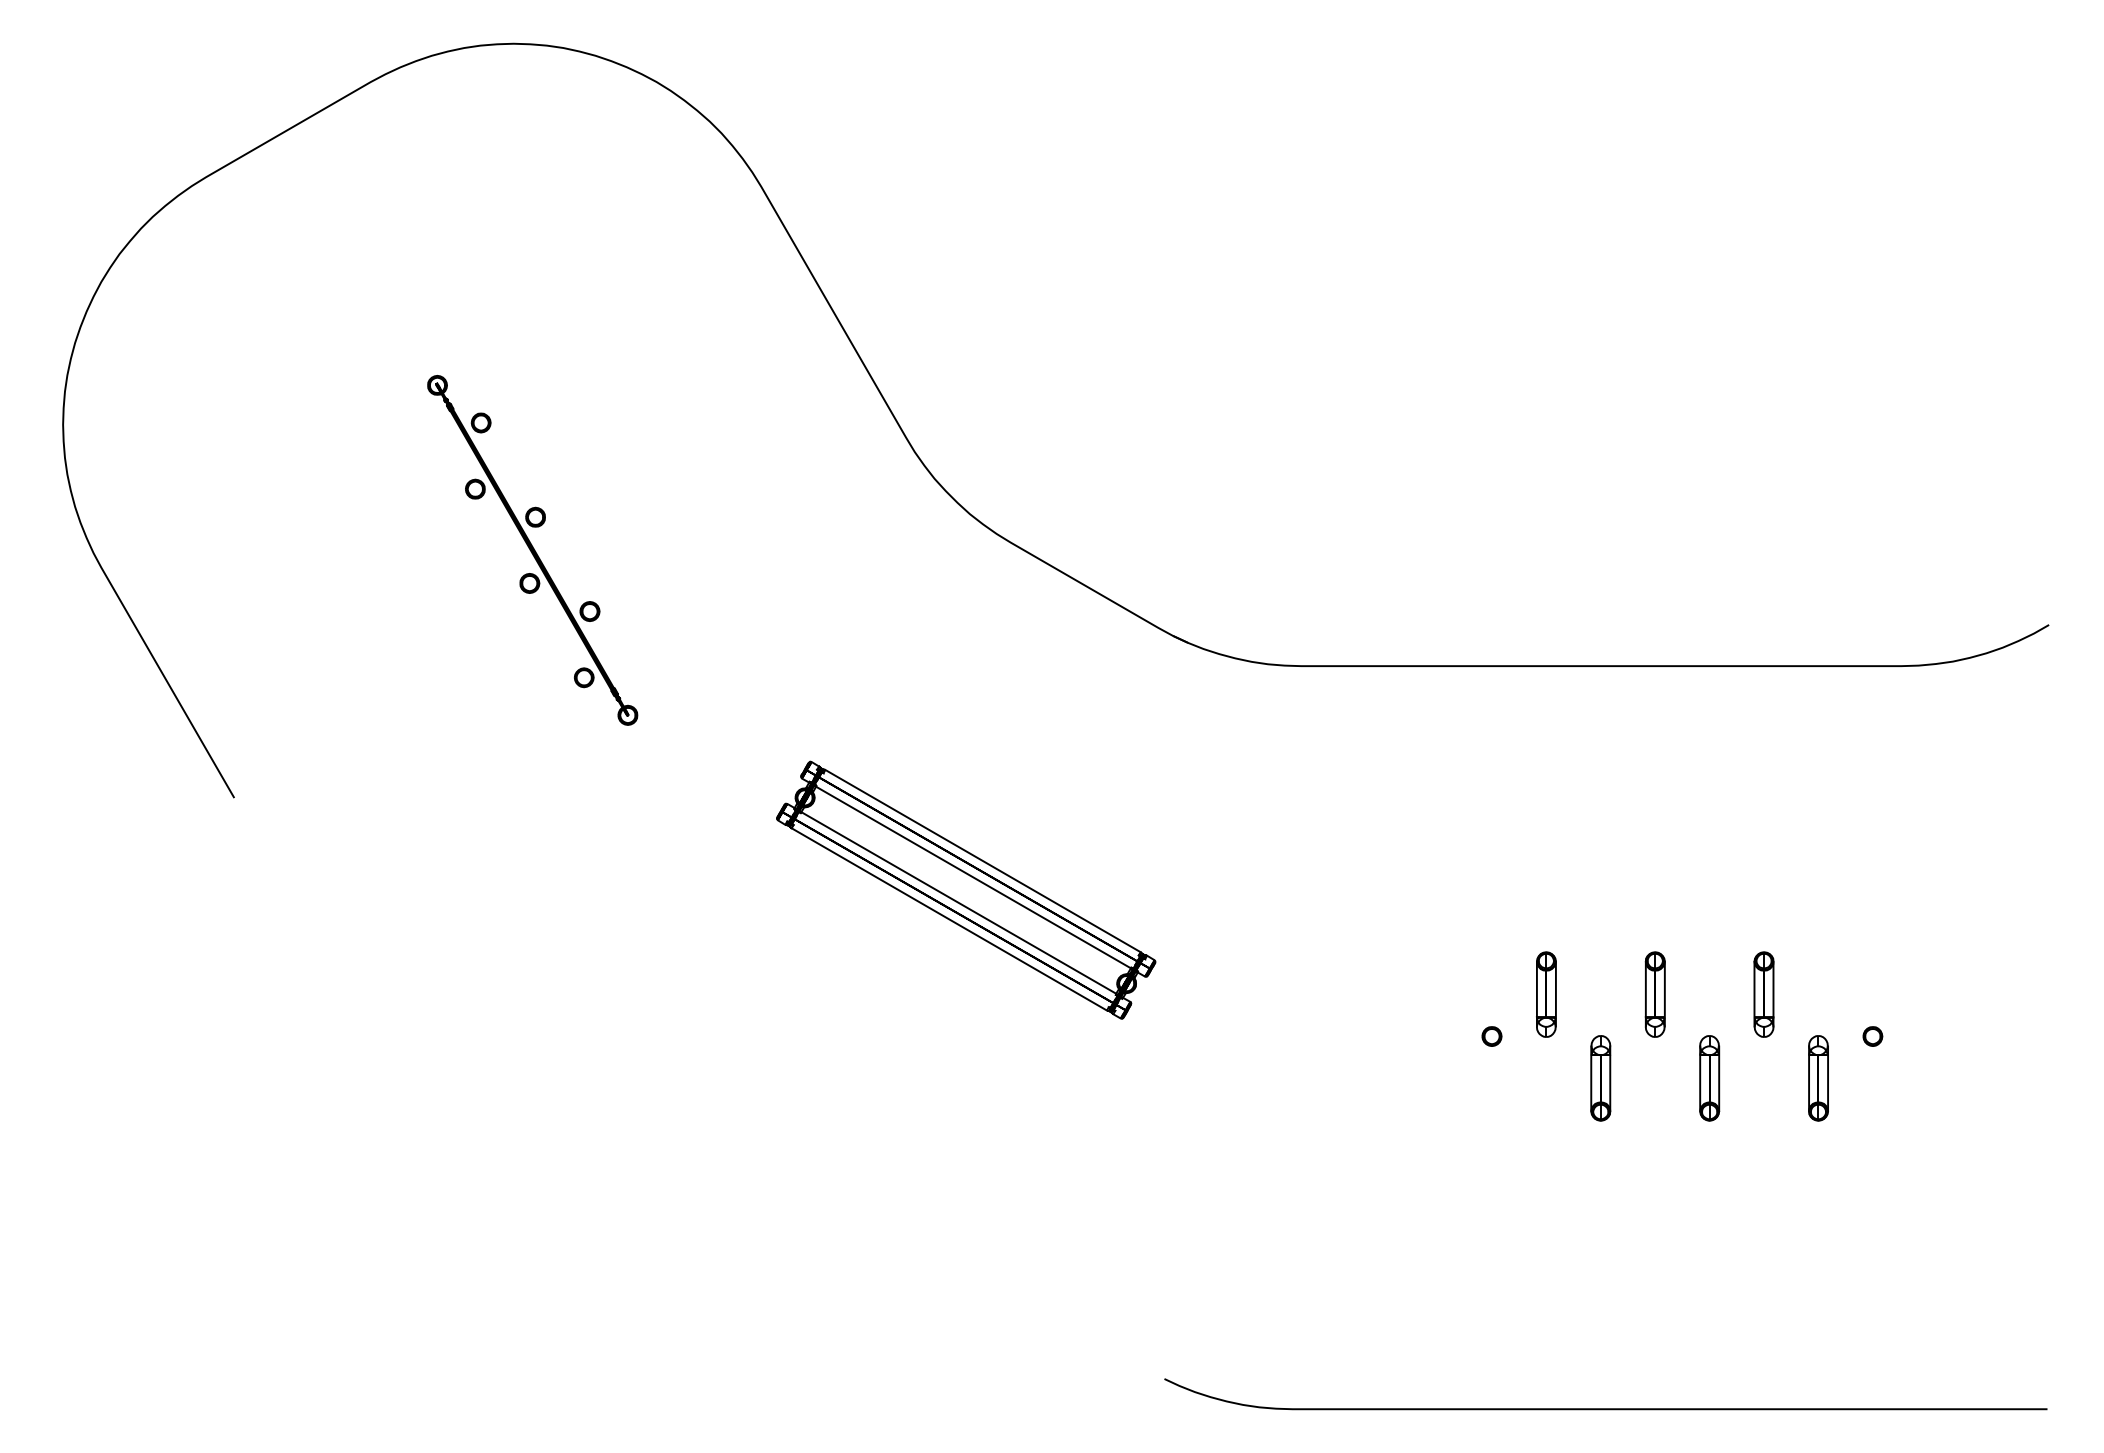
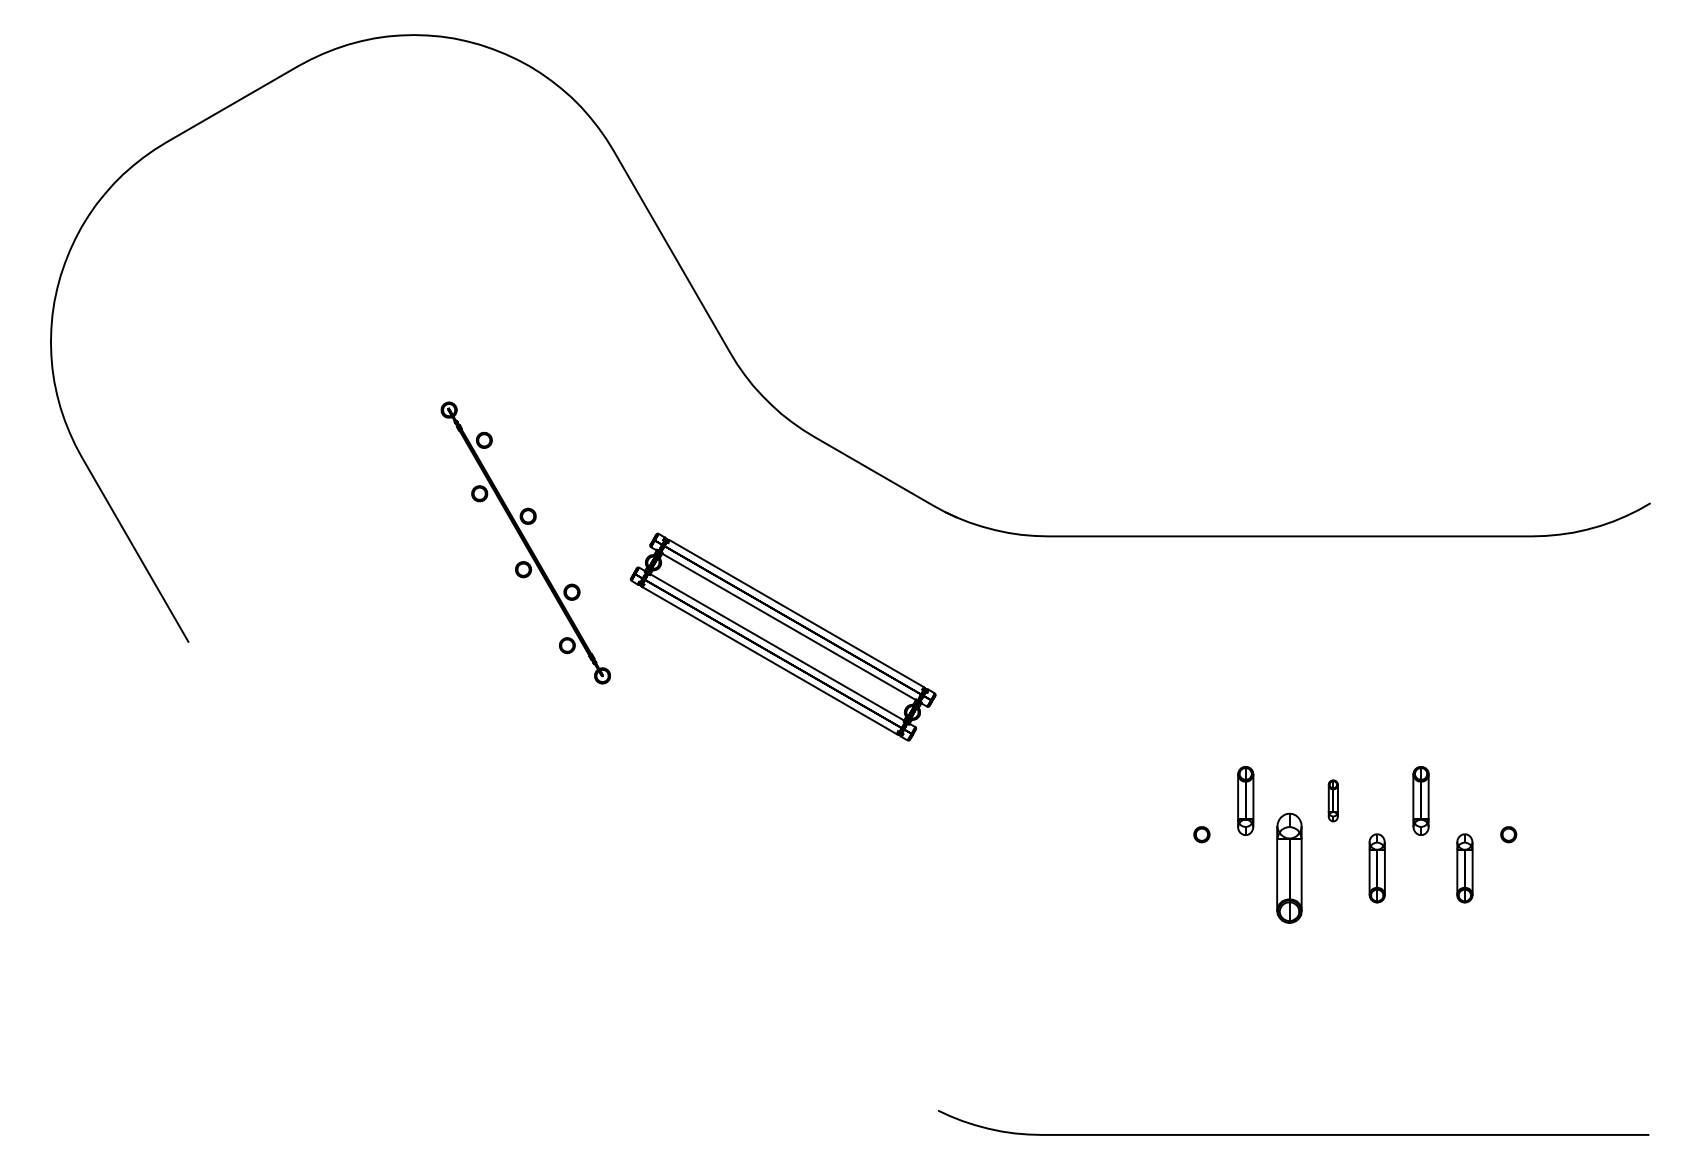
part: (532, 550) -> (525, 543), moved
part: (966, 889) -> (783, 636), moved
part: (1654, 994) -> (1332, 800), size x0.6
part: (1600, 1078) -> (1289, 868), size x1.6

